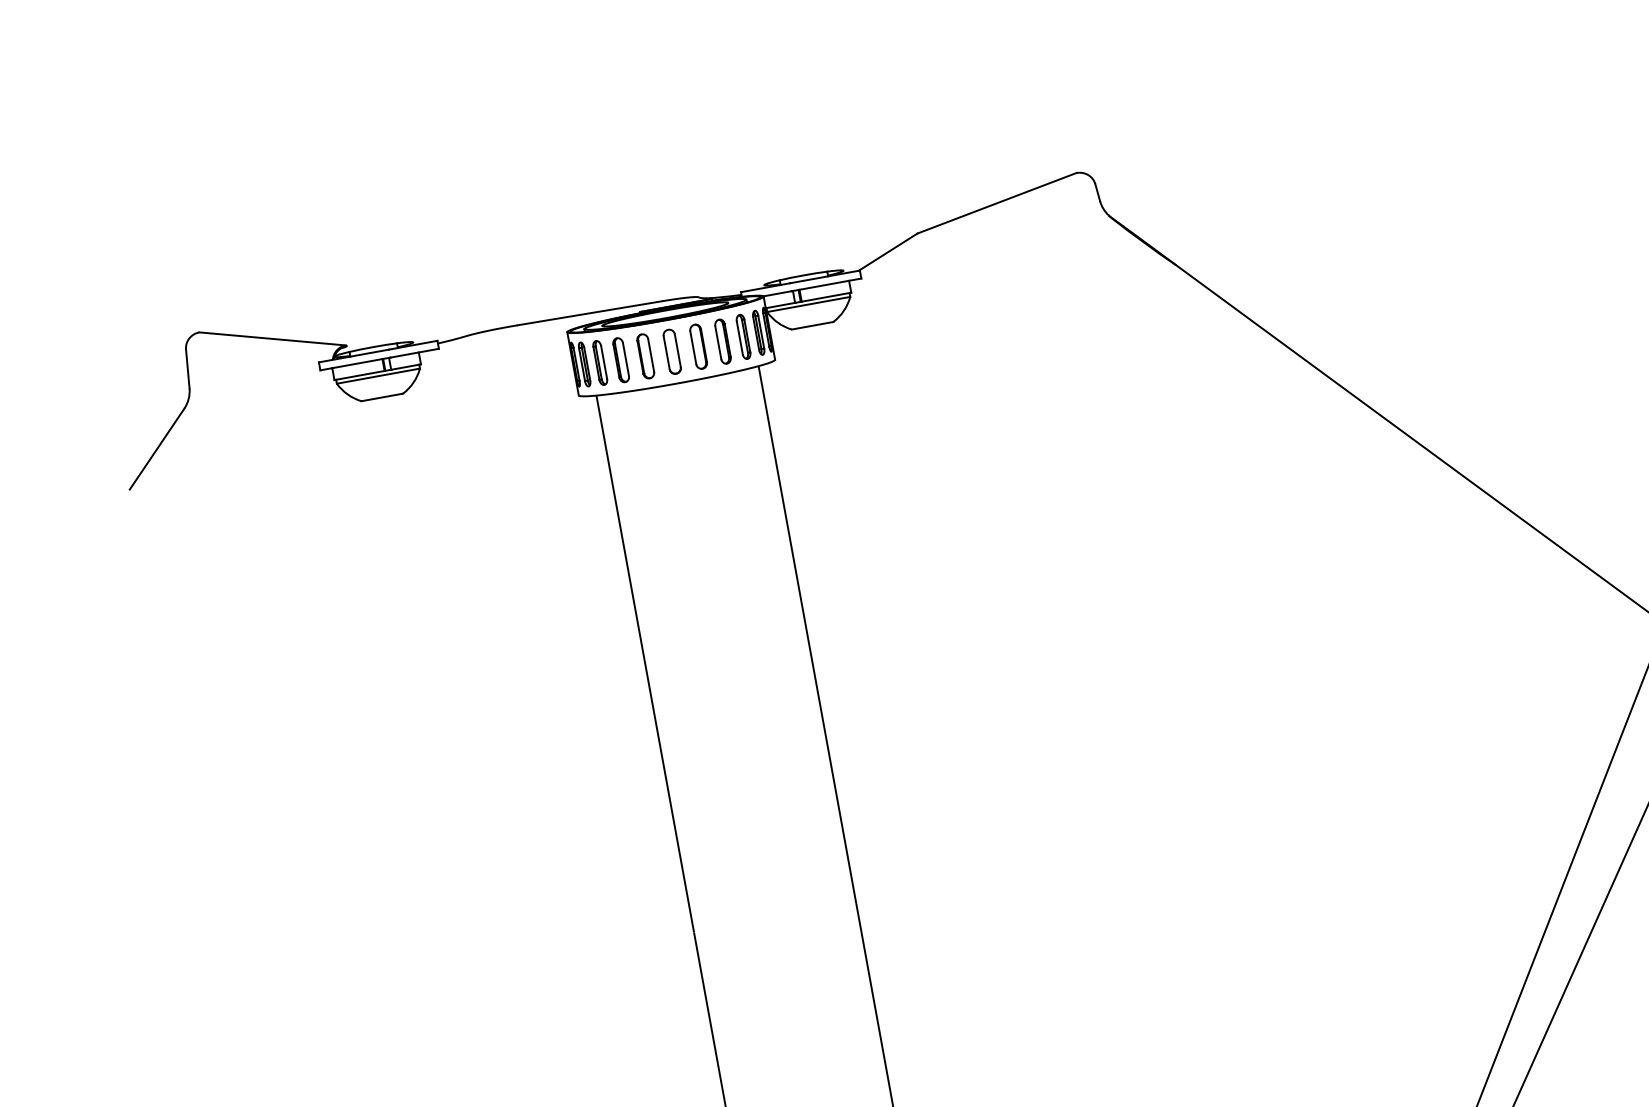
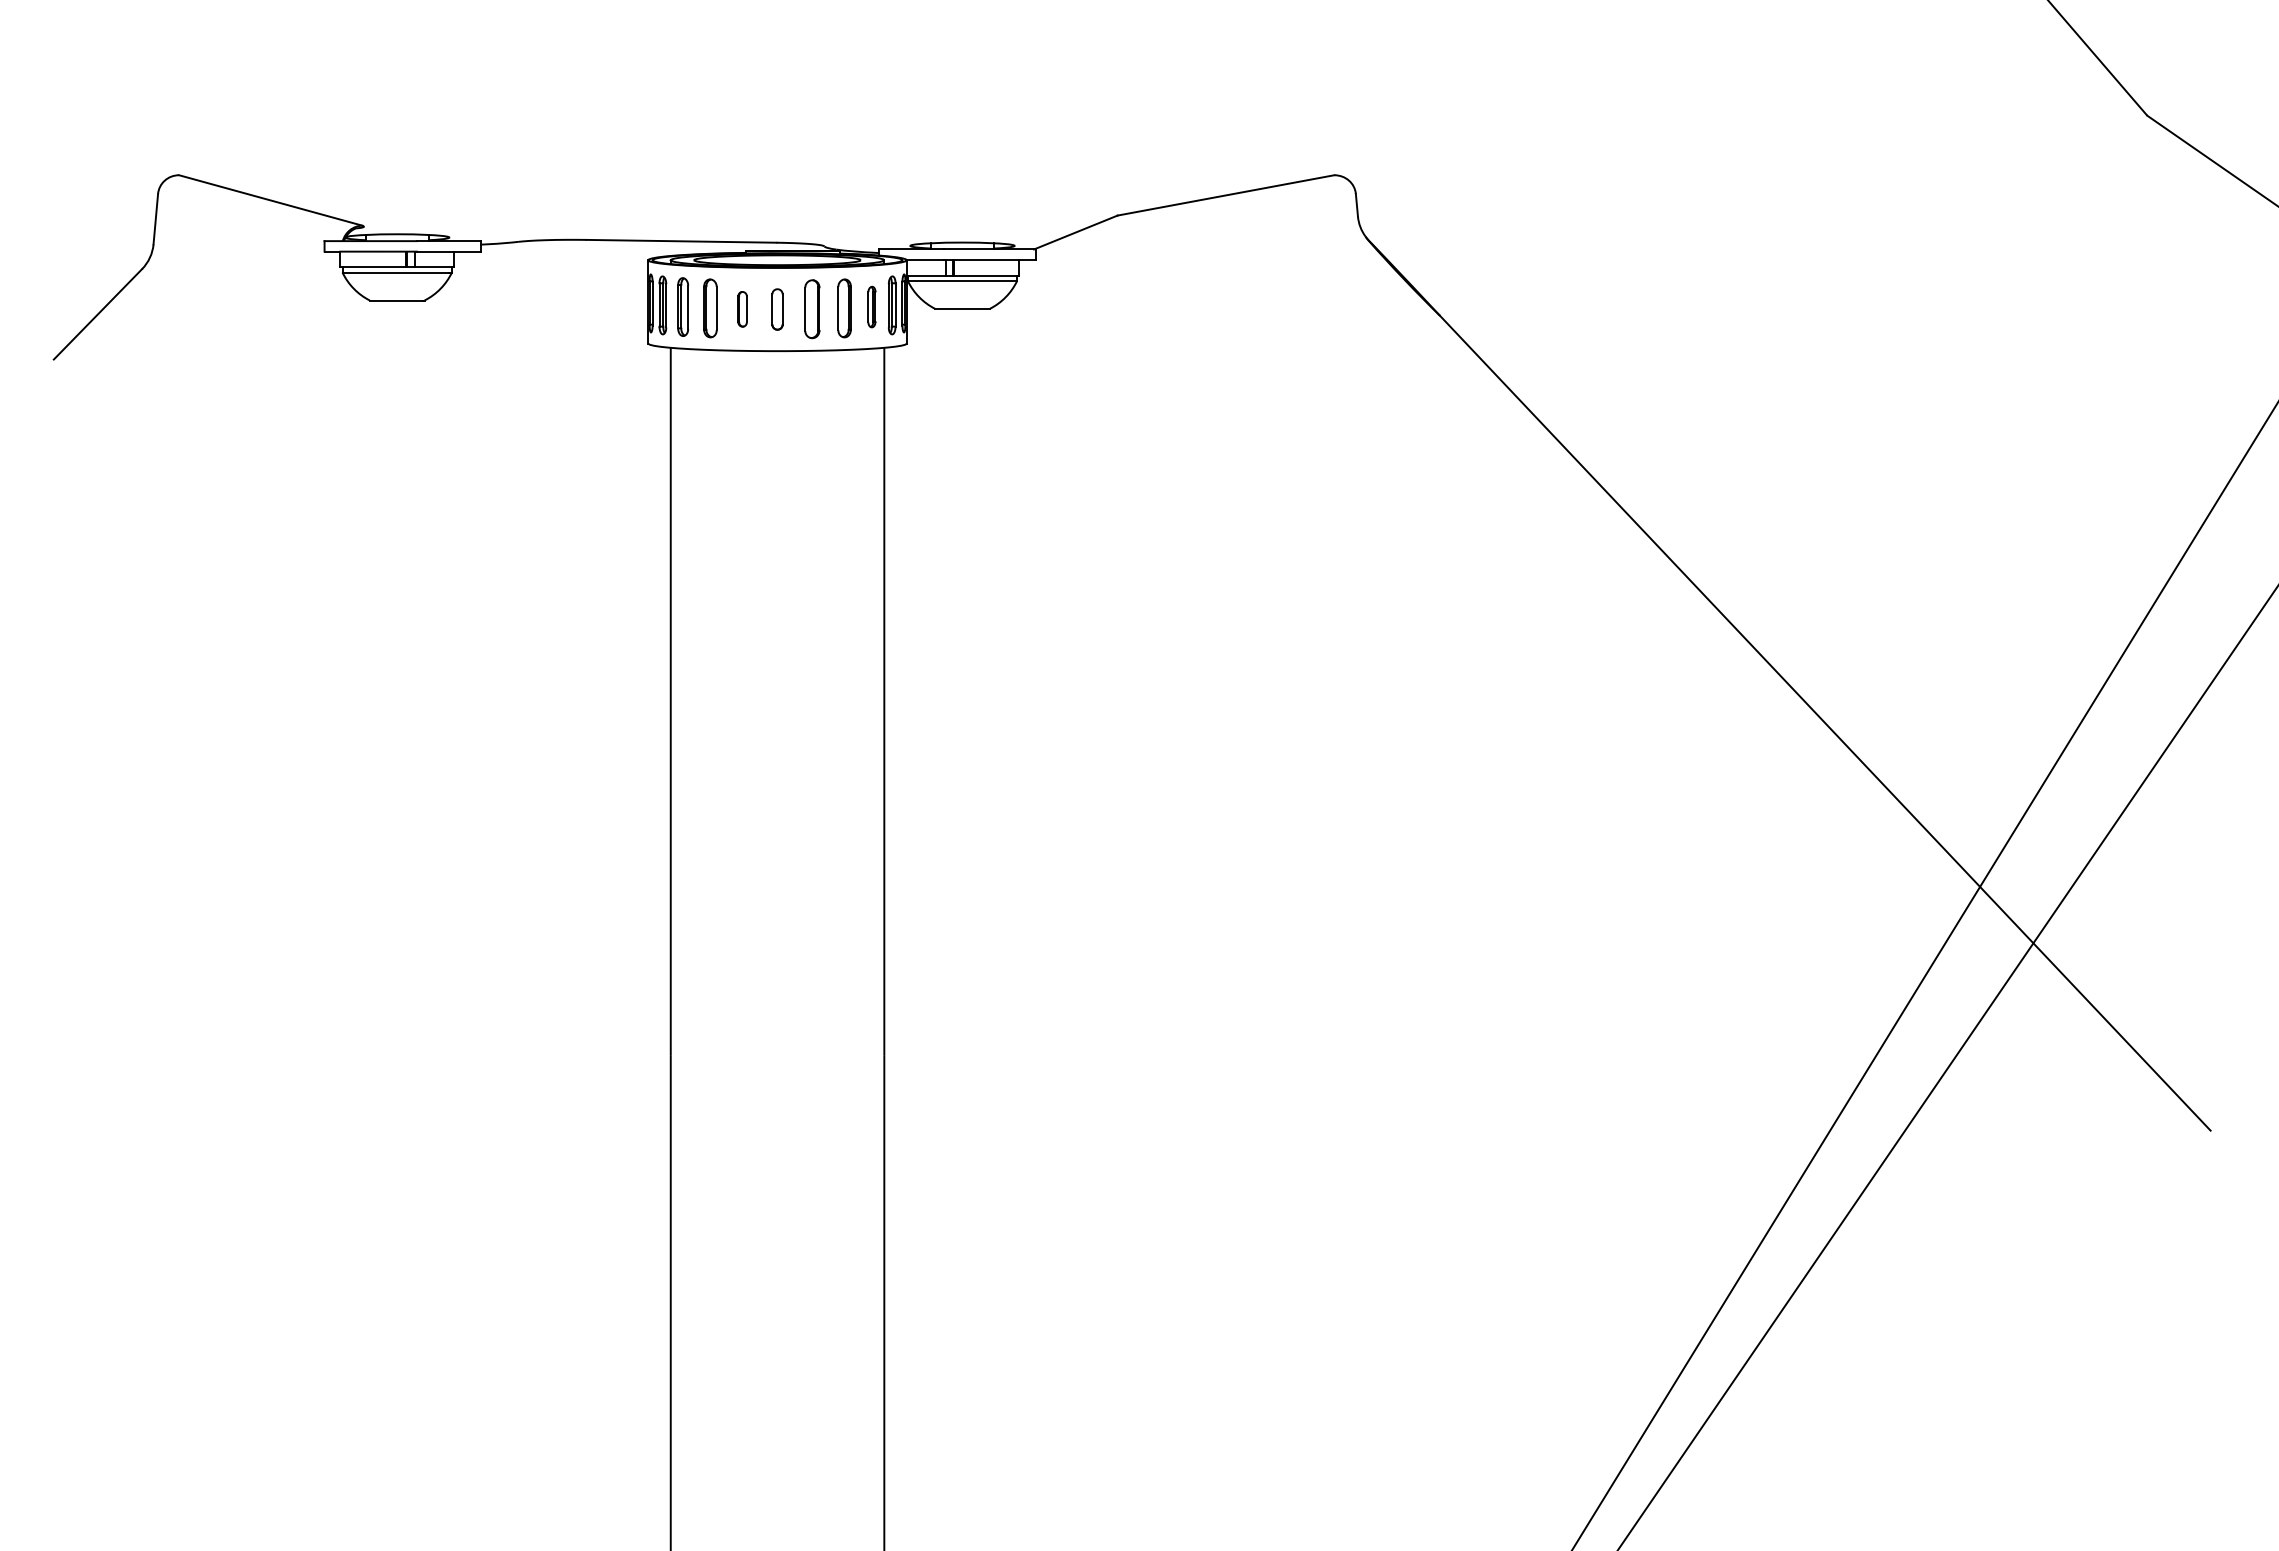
part: (743, 336) -> (871, 306), size x0.7
part: (672, 351) -> (777, 309), size x0.7
part: (645, 356) -> (742, 309), size x0.6

